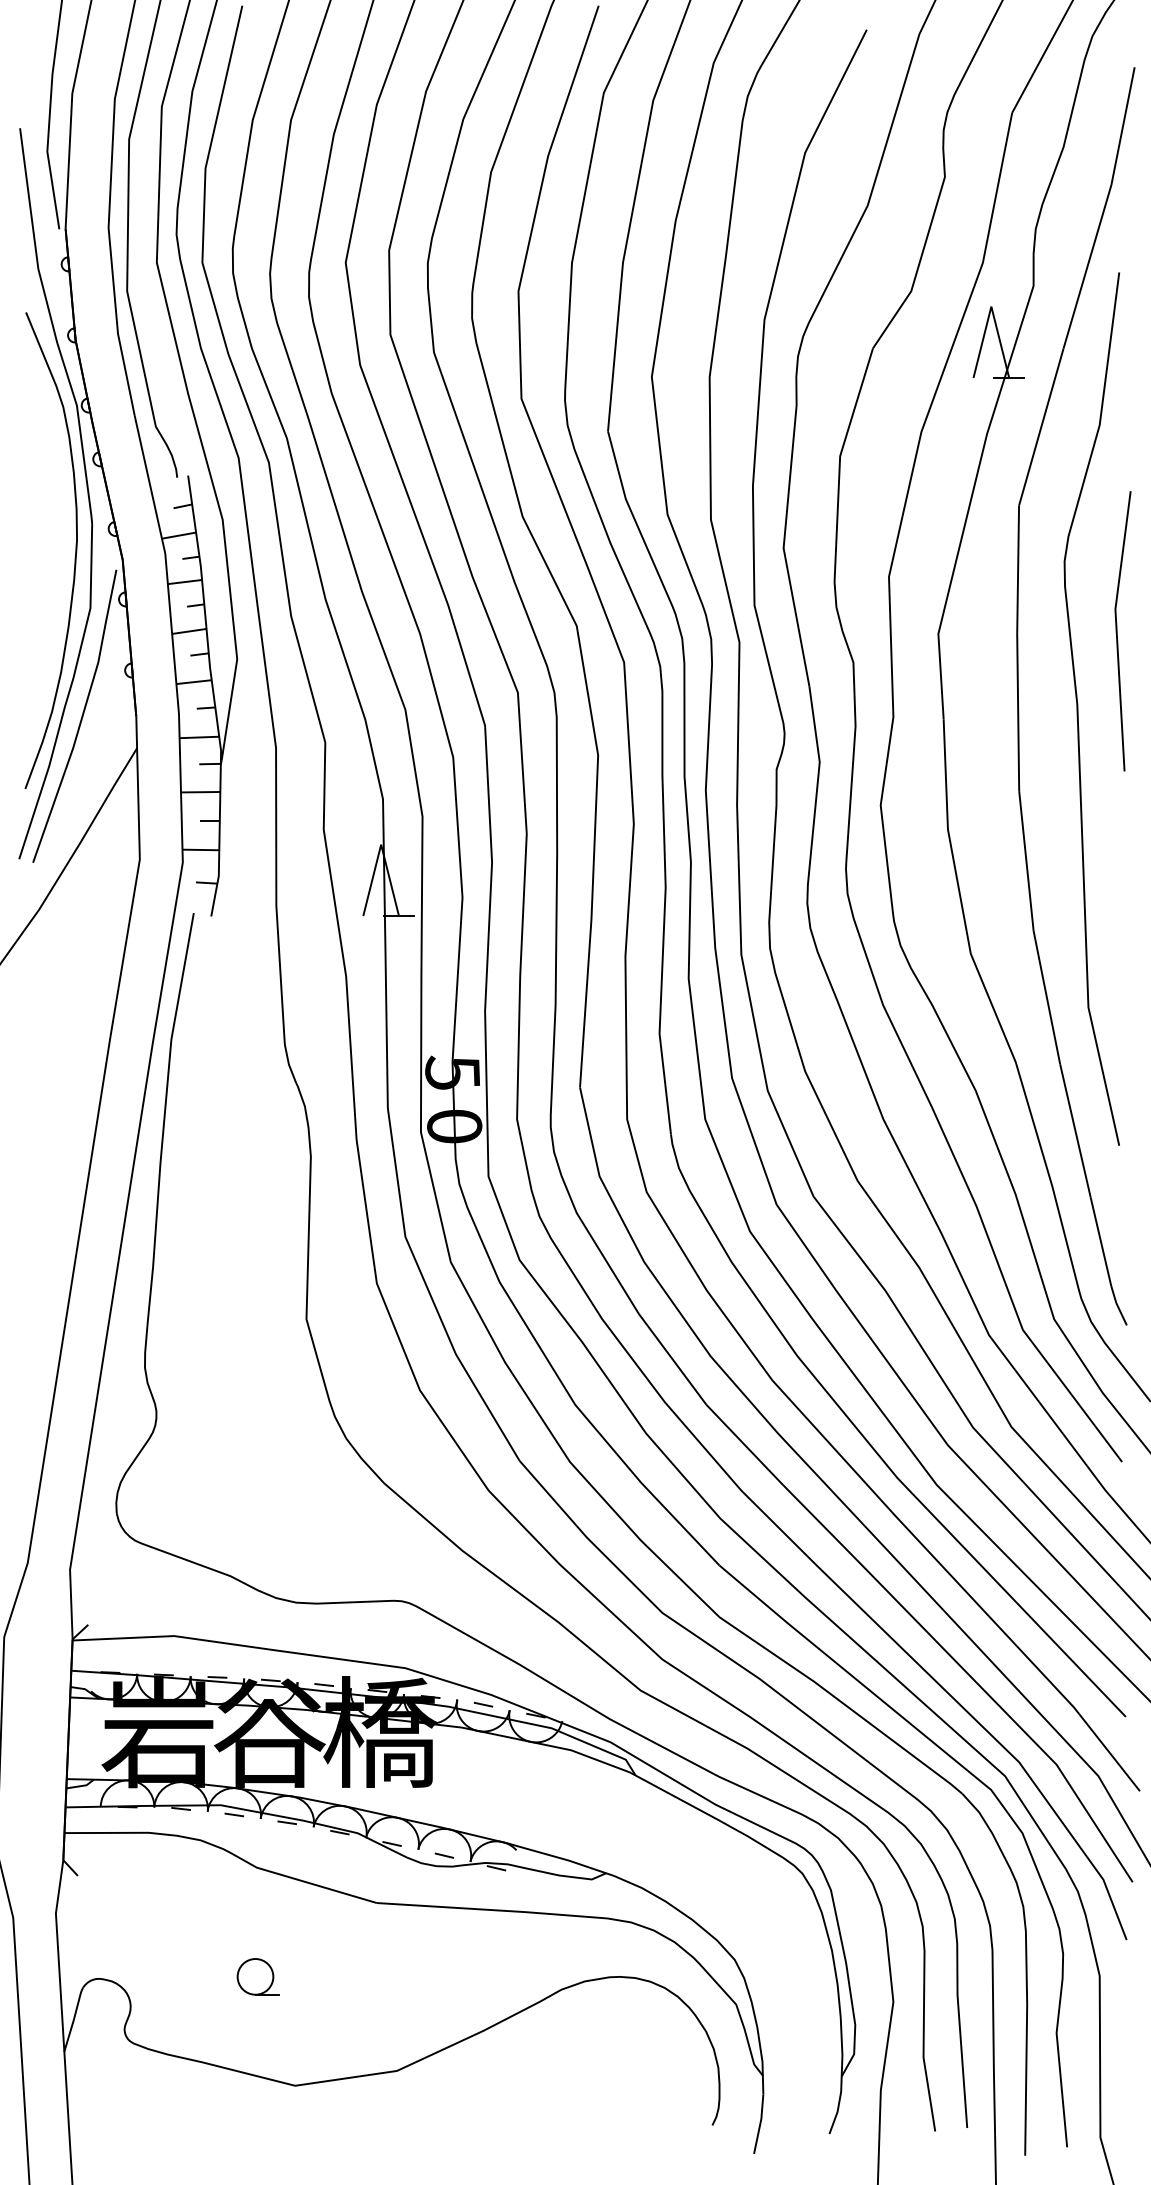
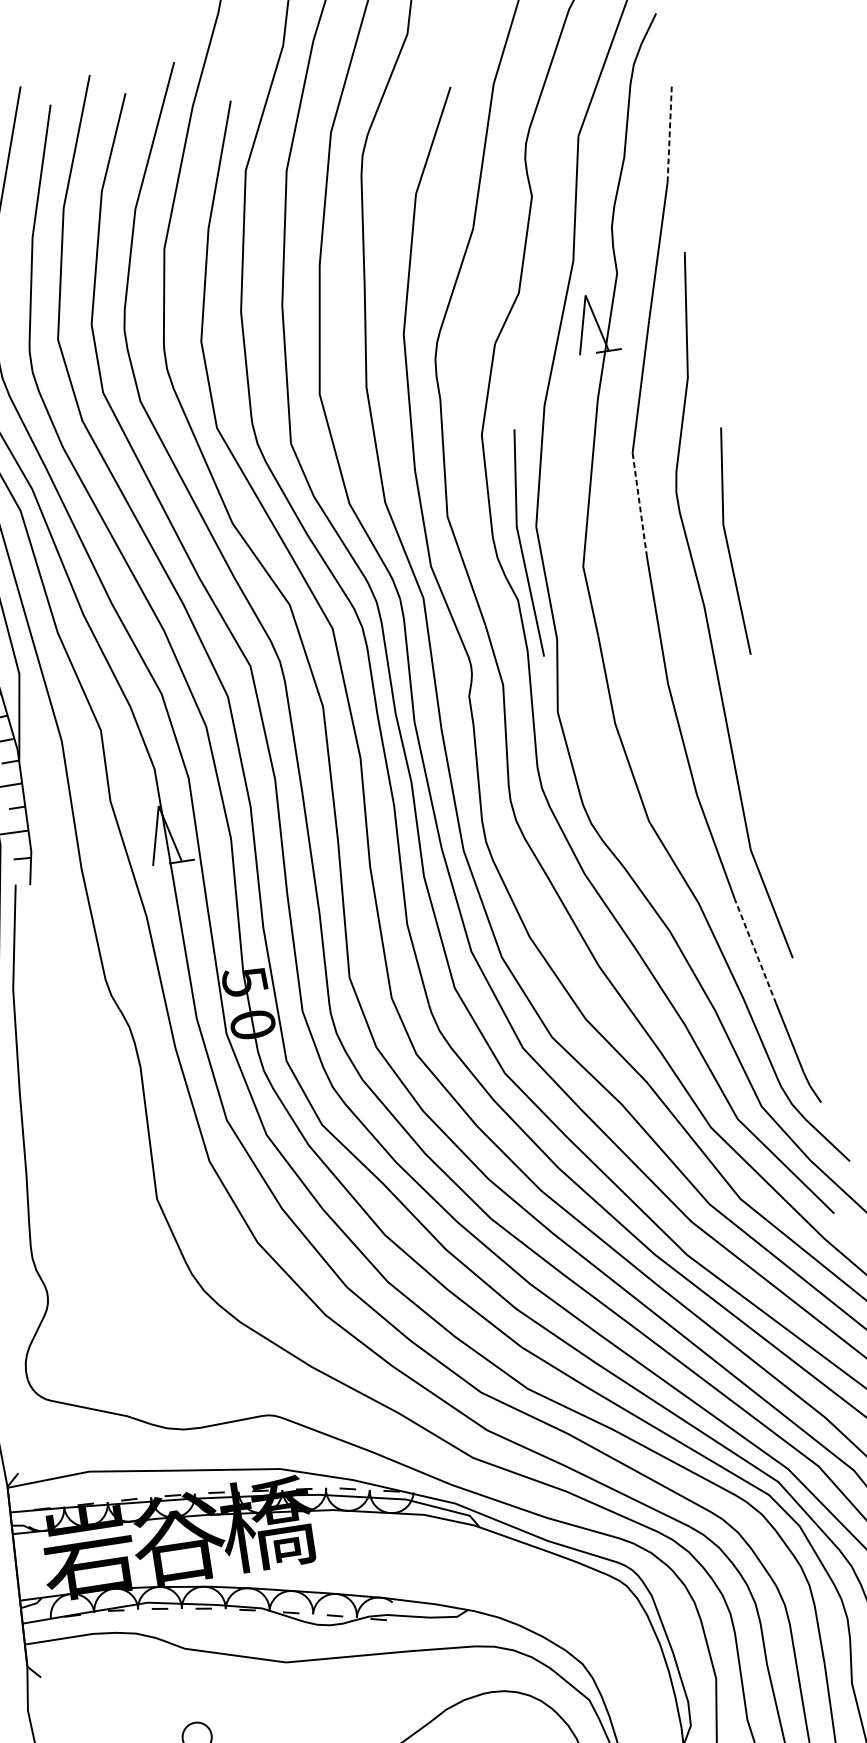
line: (1123, 126) -> (670, 133), solid -> dashed
line: (1018, 569) -> (640, 504), solid -> dashed
line: (867, 595) -> (521, 544), added
line: (1075, 1130) -> (755, 951), solid -> dashed

